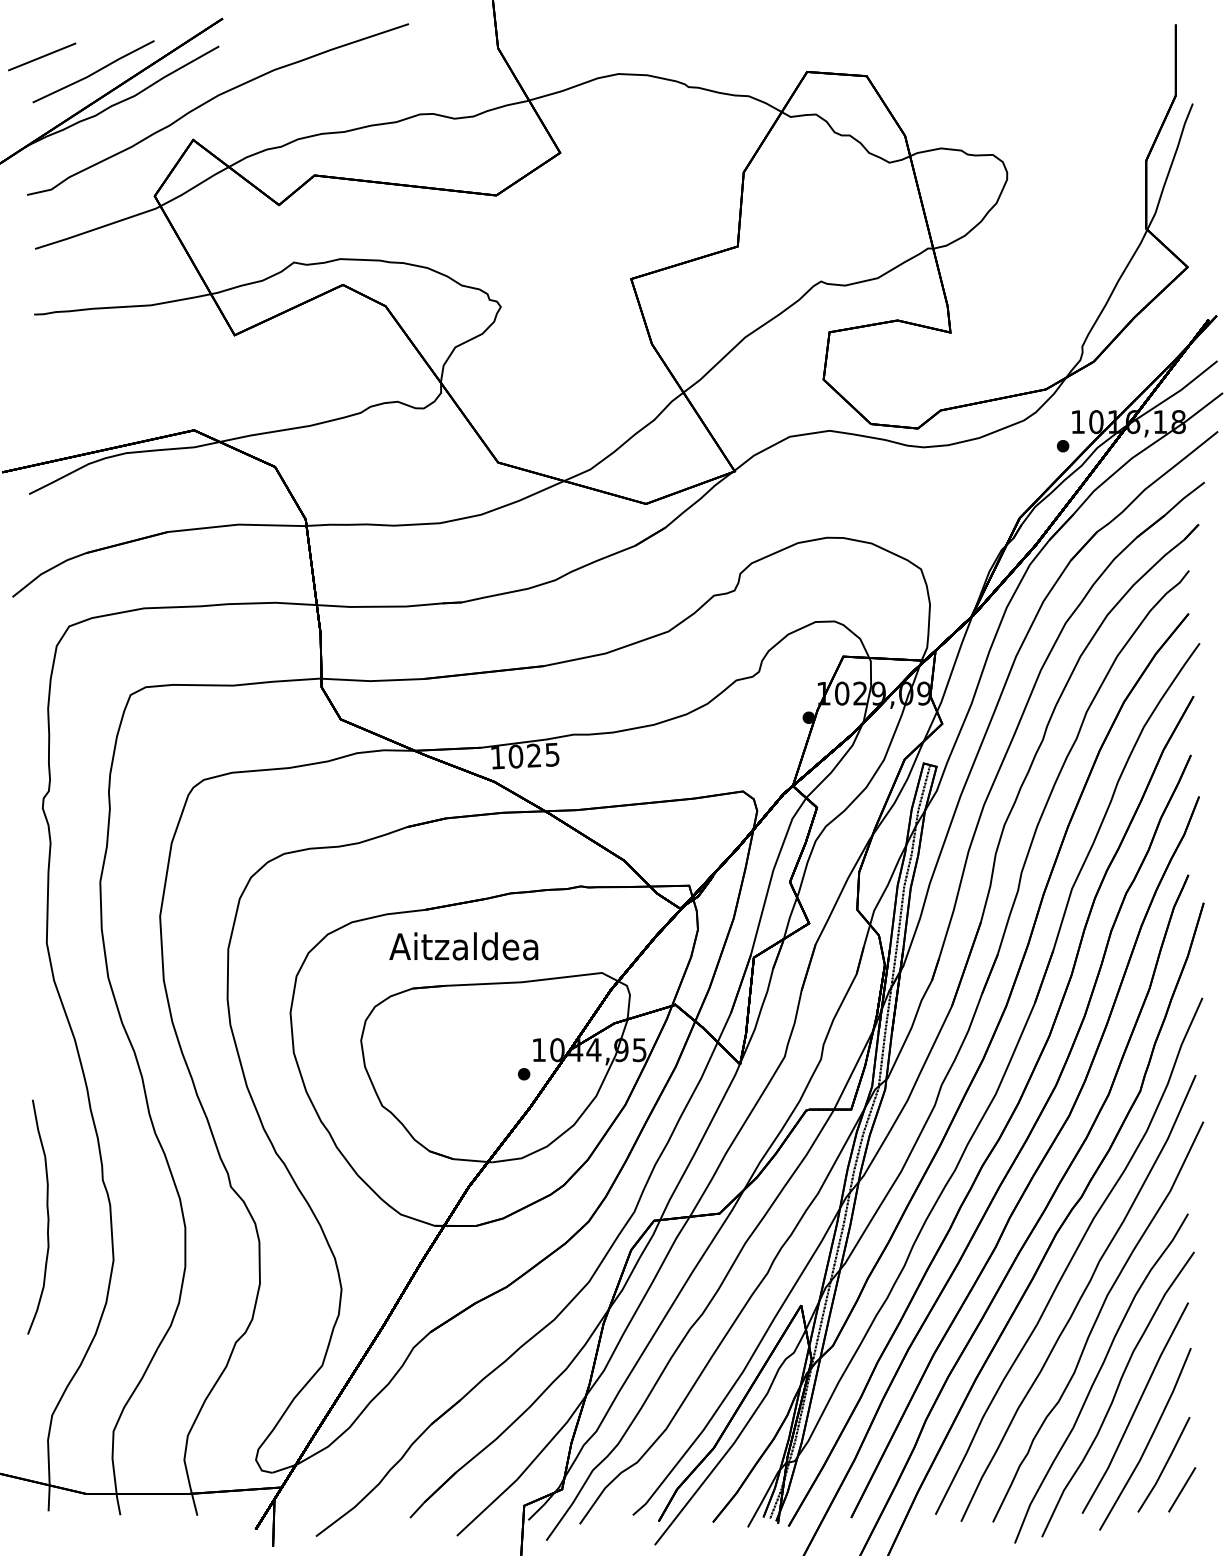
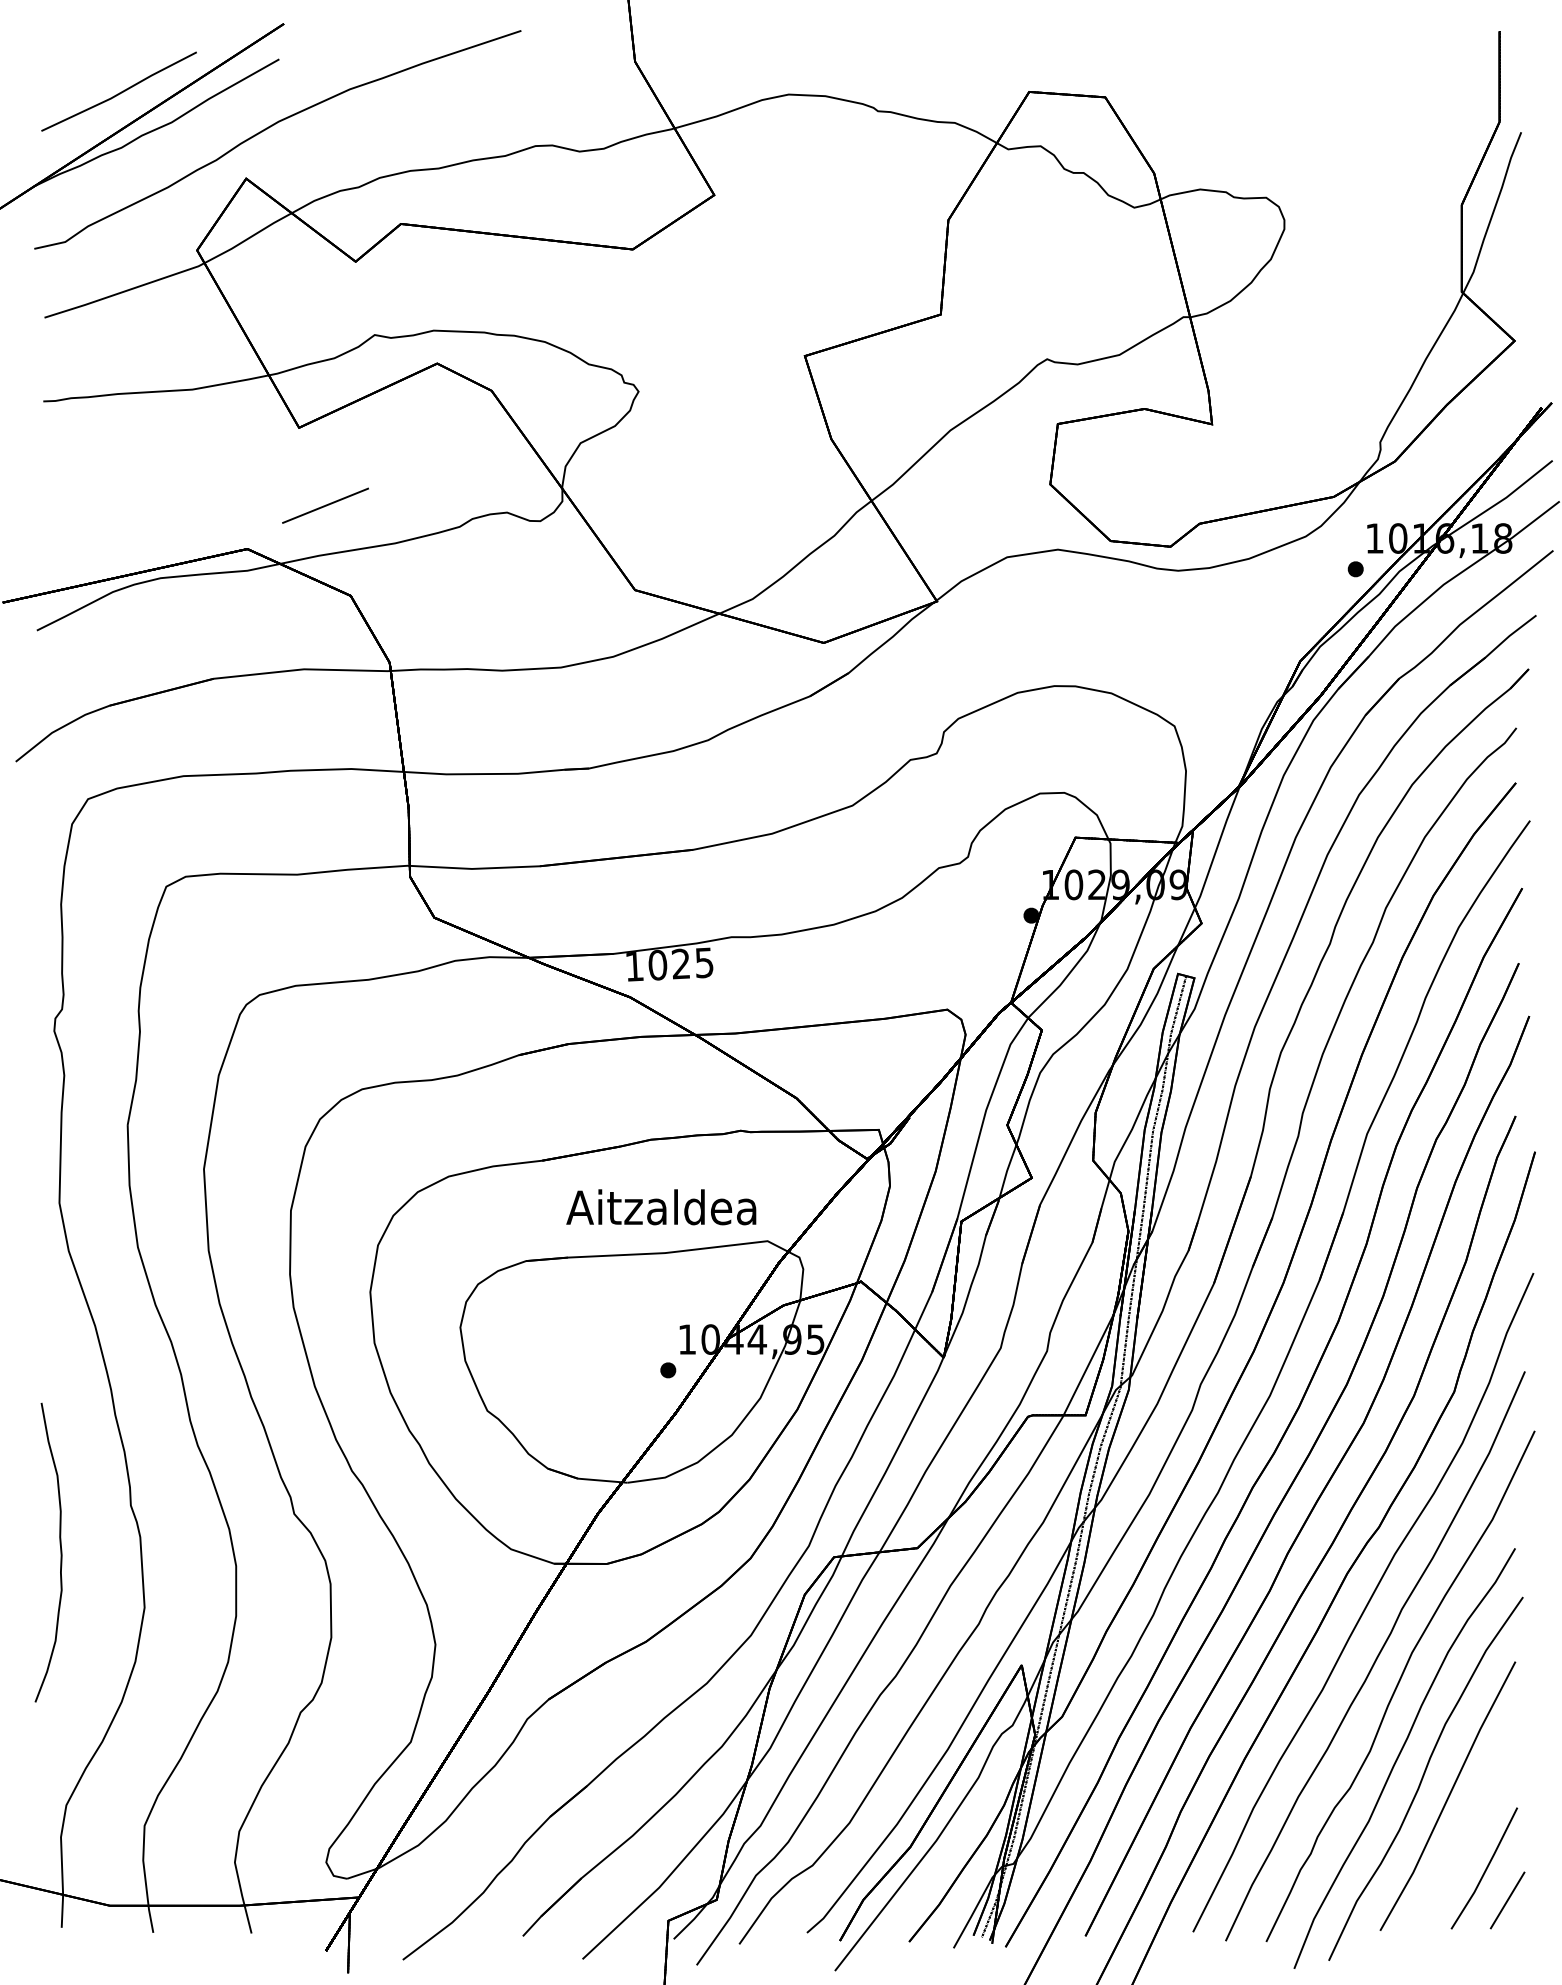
line: (42, 56) -> (325, 505), moved
text: (463, 946) -> (661, 1207), moved
line: (1148, 1441) -> (1464, 1838), removed

